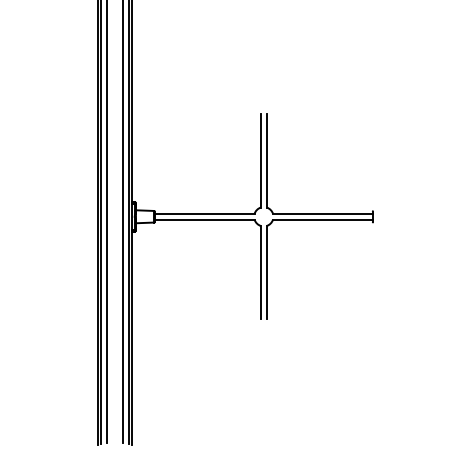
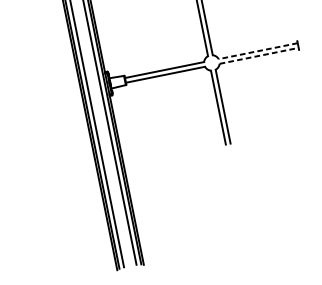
line: (322, 213) -> (257, 51), solid -> dashed
line: (322, 219) -> (258, 55), solid -> dashed

